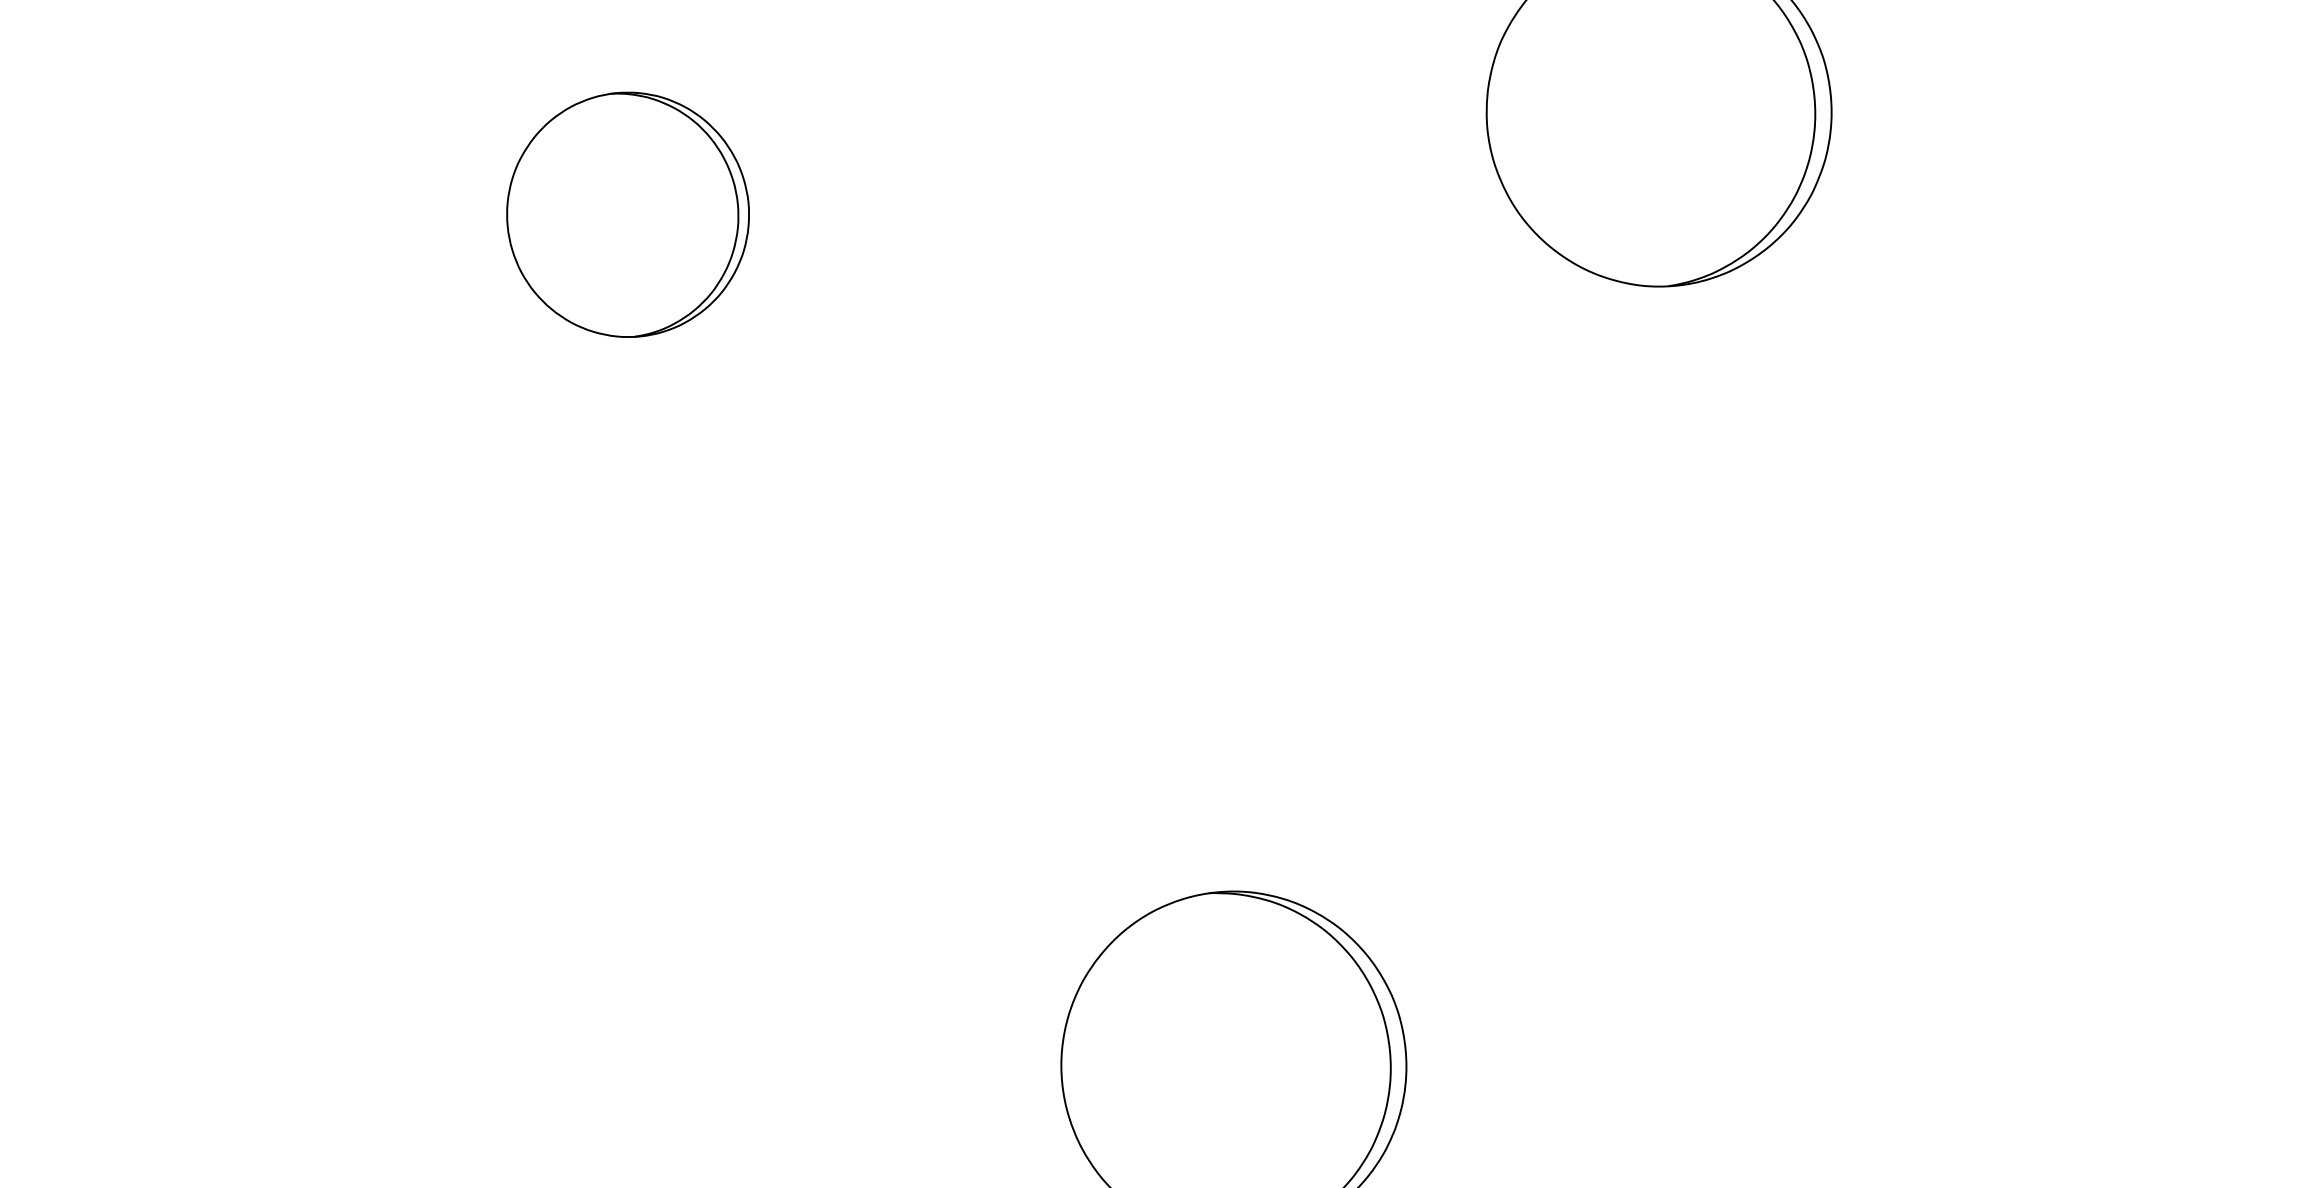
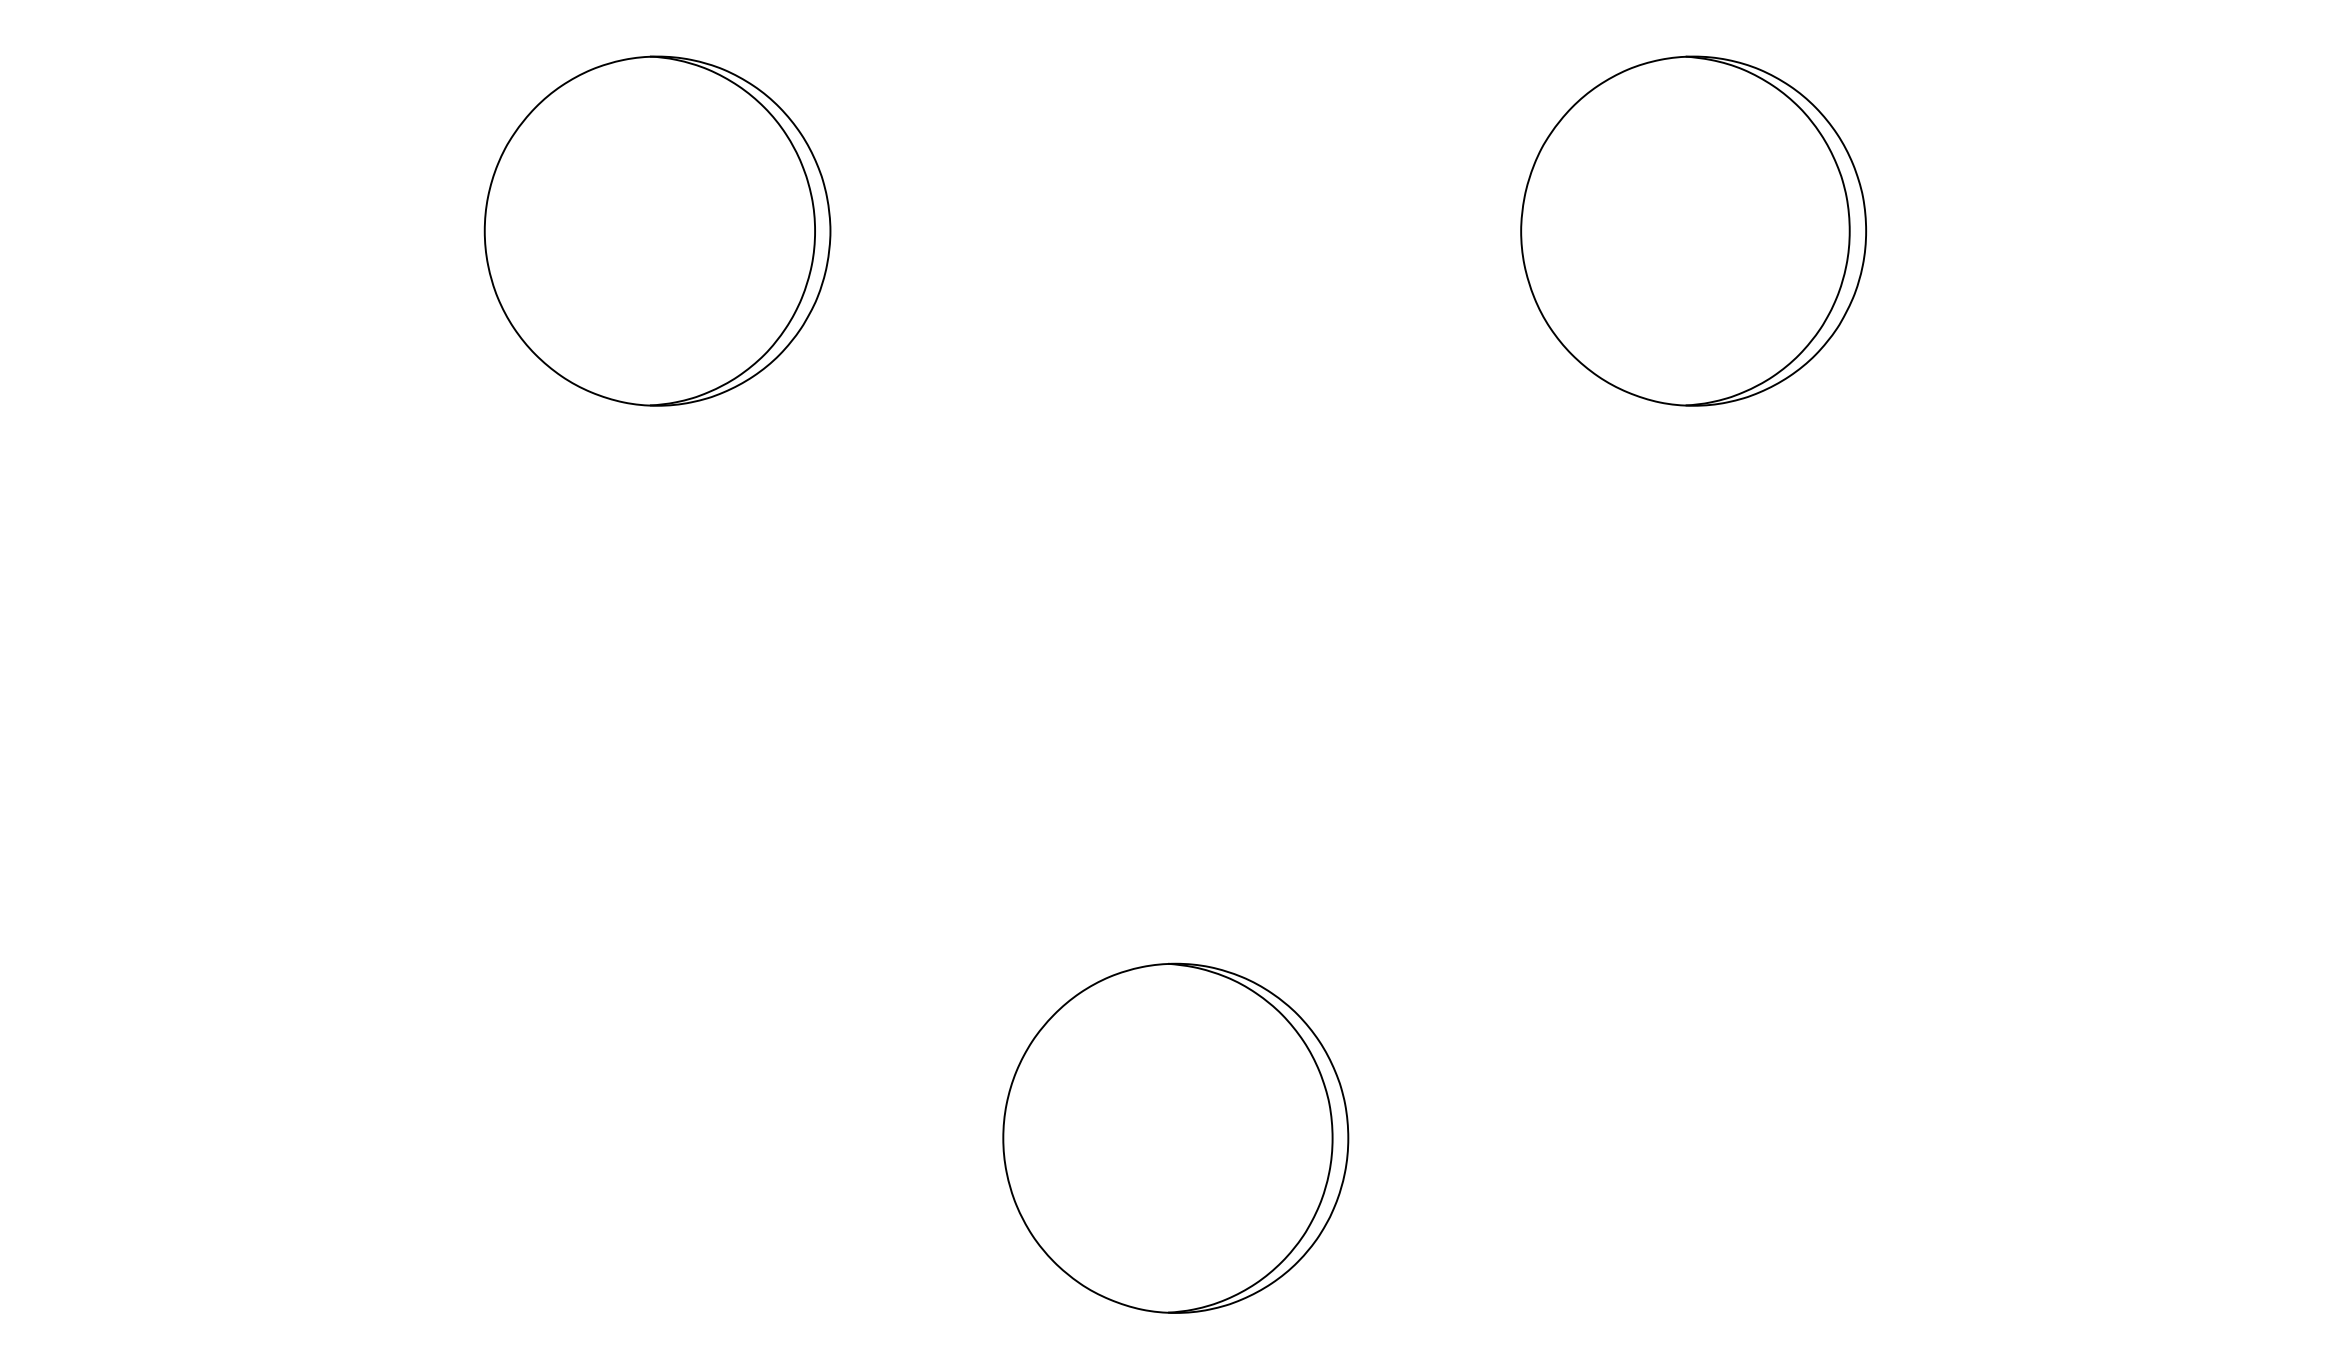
part: (627, 214) -> (657, 230), size x1.43

